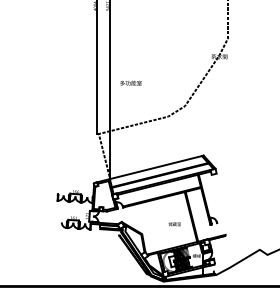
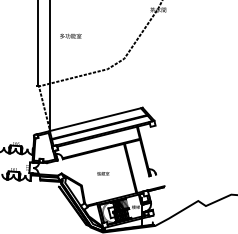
text: (174, 224) -> (102, 173), moved

